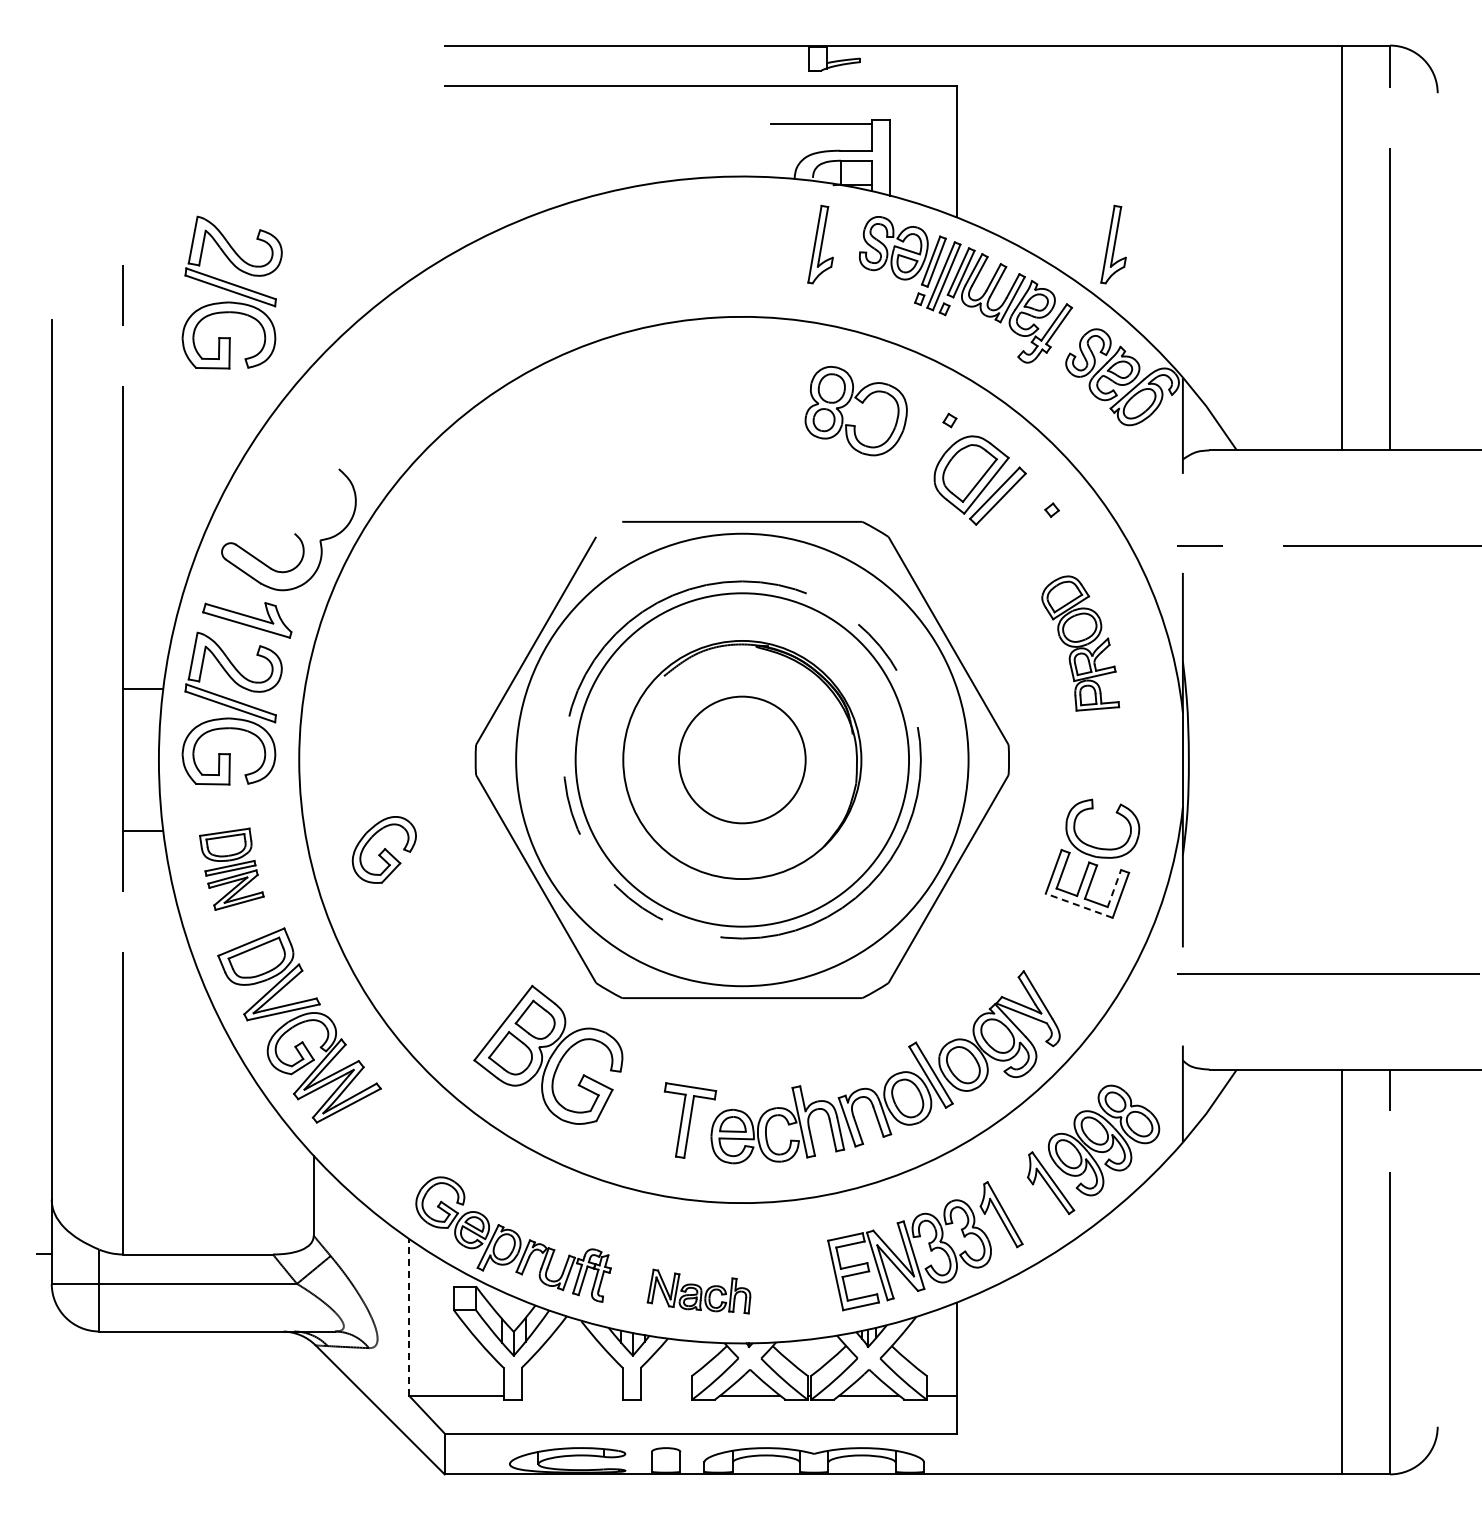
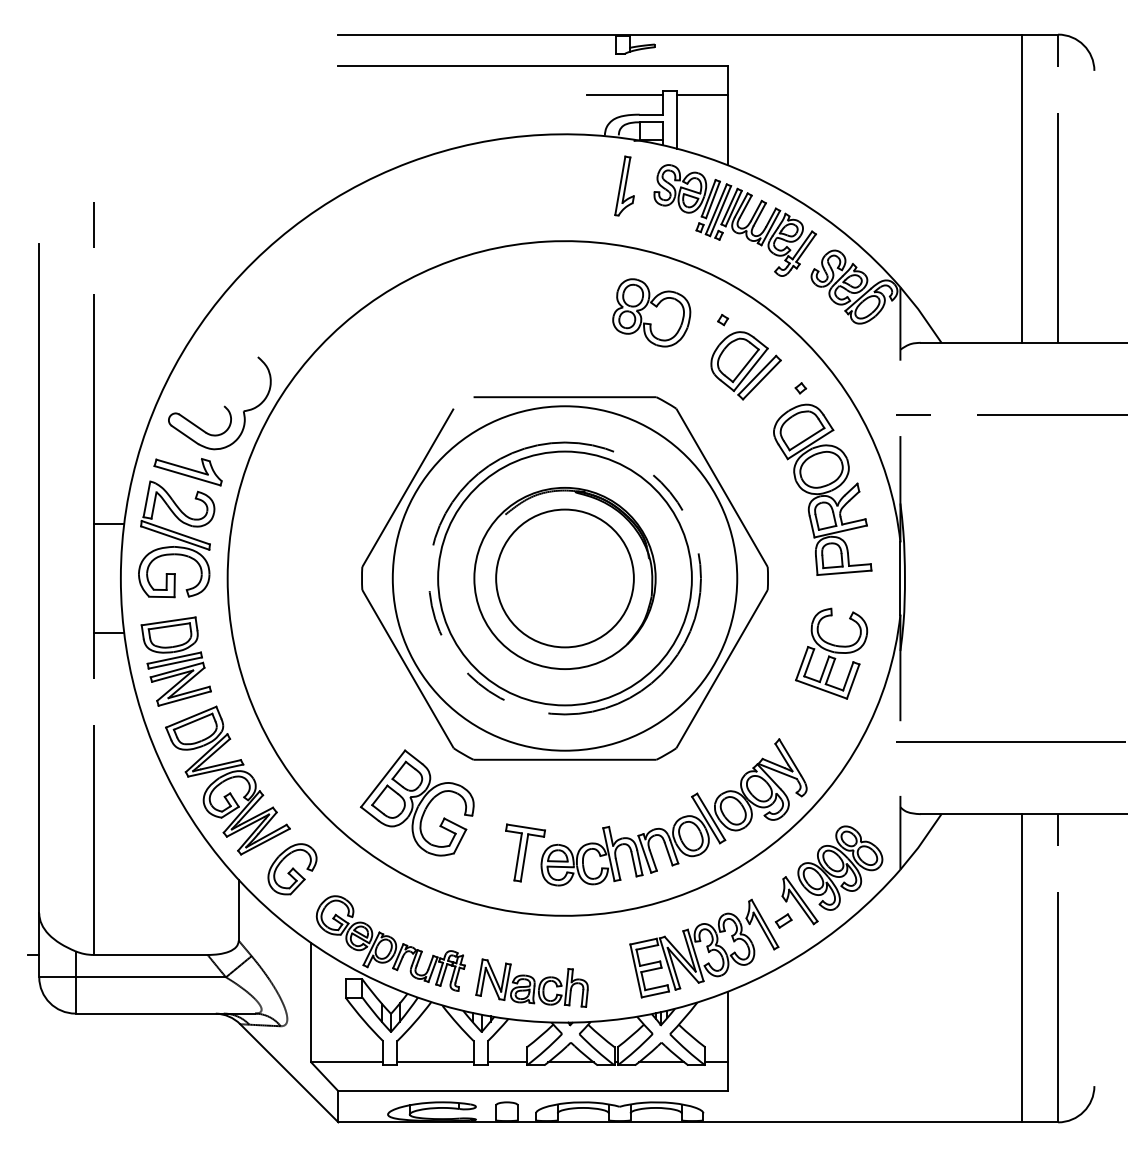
line: (922, 124) -> (702, 94), added
part: (1113, 244) -> (847, 186), removed
part: (231, 292) -> (176, 222), removed
part: (1080, 643) -> (822, 489), size x1.67
circle: (741, 759) -> (564, 578), size x1.43
part: (383, 849) -> (291, 868), moved
part: (231, 869) -> (176, 661), size x1.43
line: (1114, 888) -> (848, 676), dashed -> solid
line: (1079, 905) -> (821, 689), dashed -> solid
part: (1029, 1209) -> (783, 920), added
part: (698, 1291) -> (531, 983), size x1.43
line: (408, 1316) -> (310, 1002), dashed -> solid
line: (571, 1395) -> (434, 1062), added
line: (666, 1395) -> (507, 1062), added

